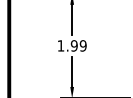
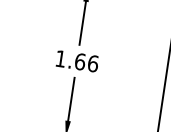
text: (78, 45) -> (86, 62), 1.99 -> 1.66

